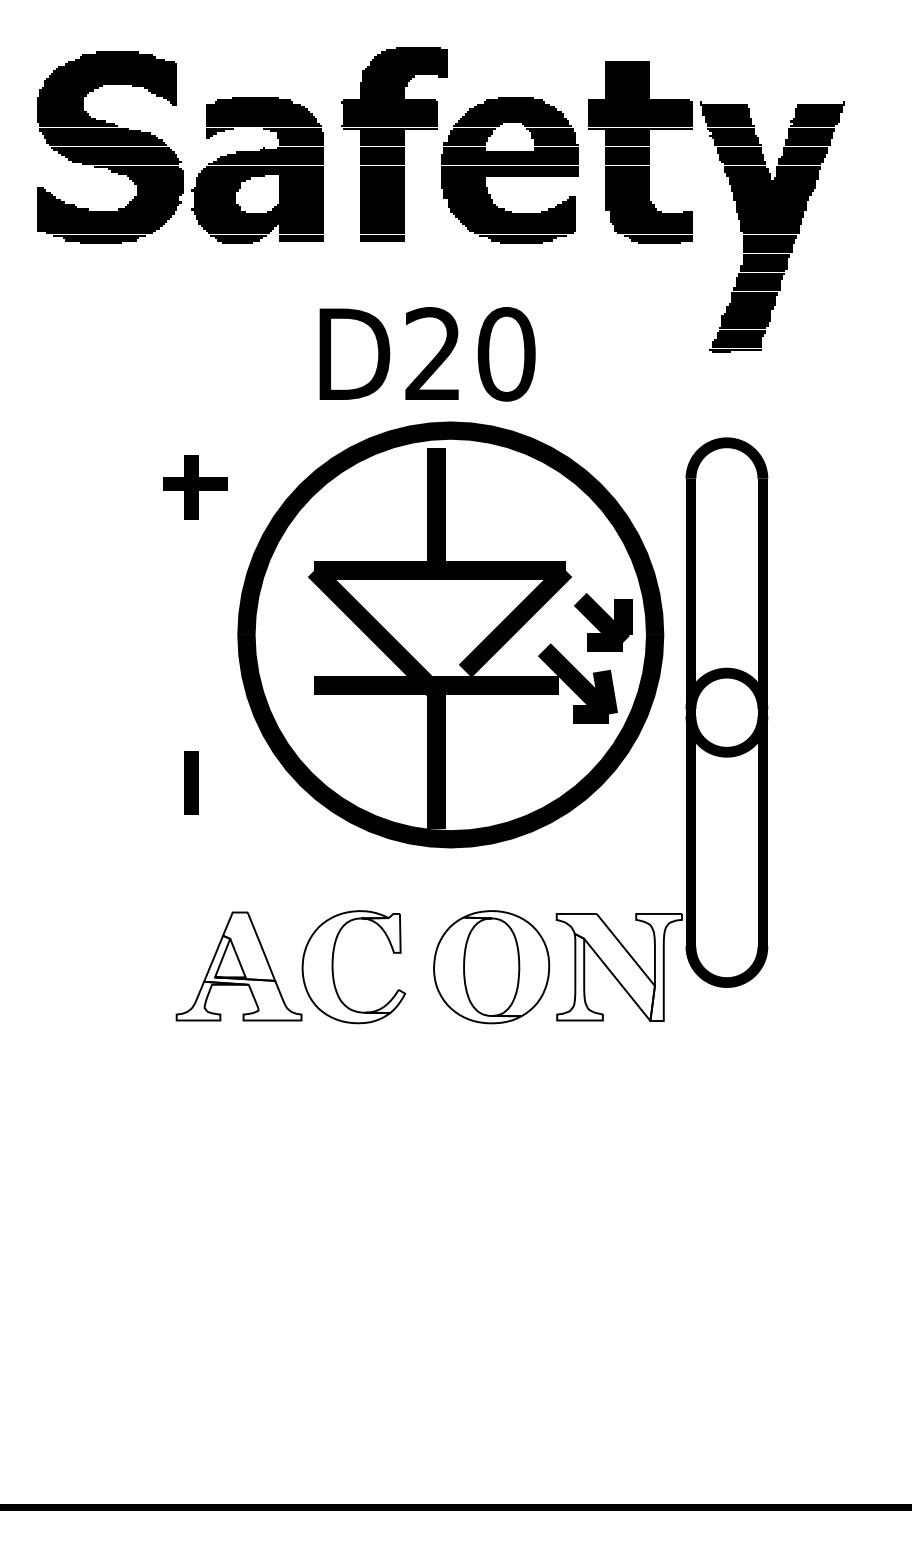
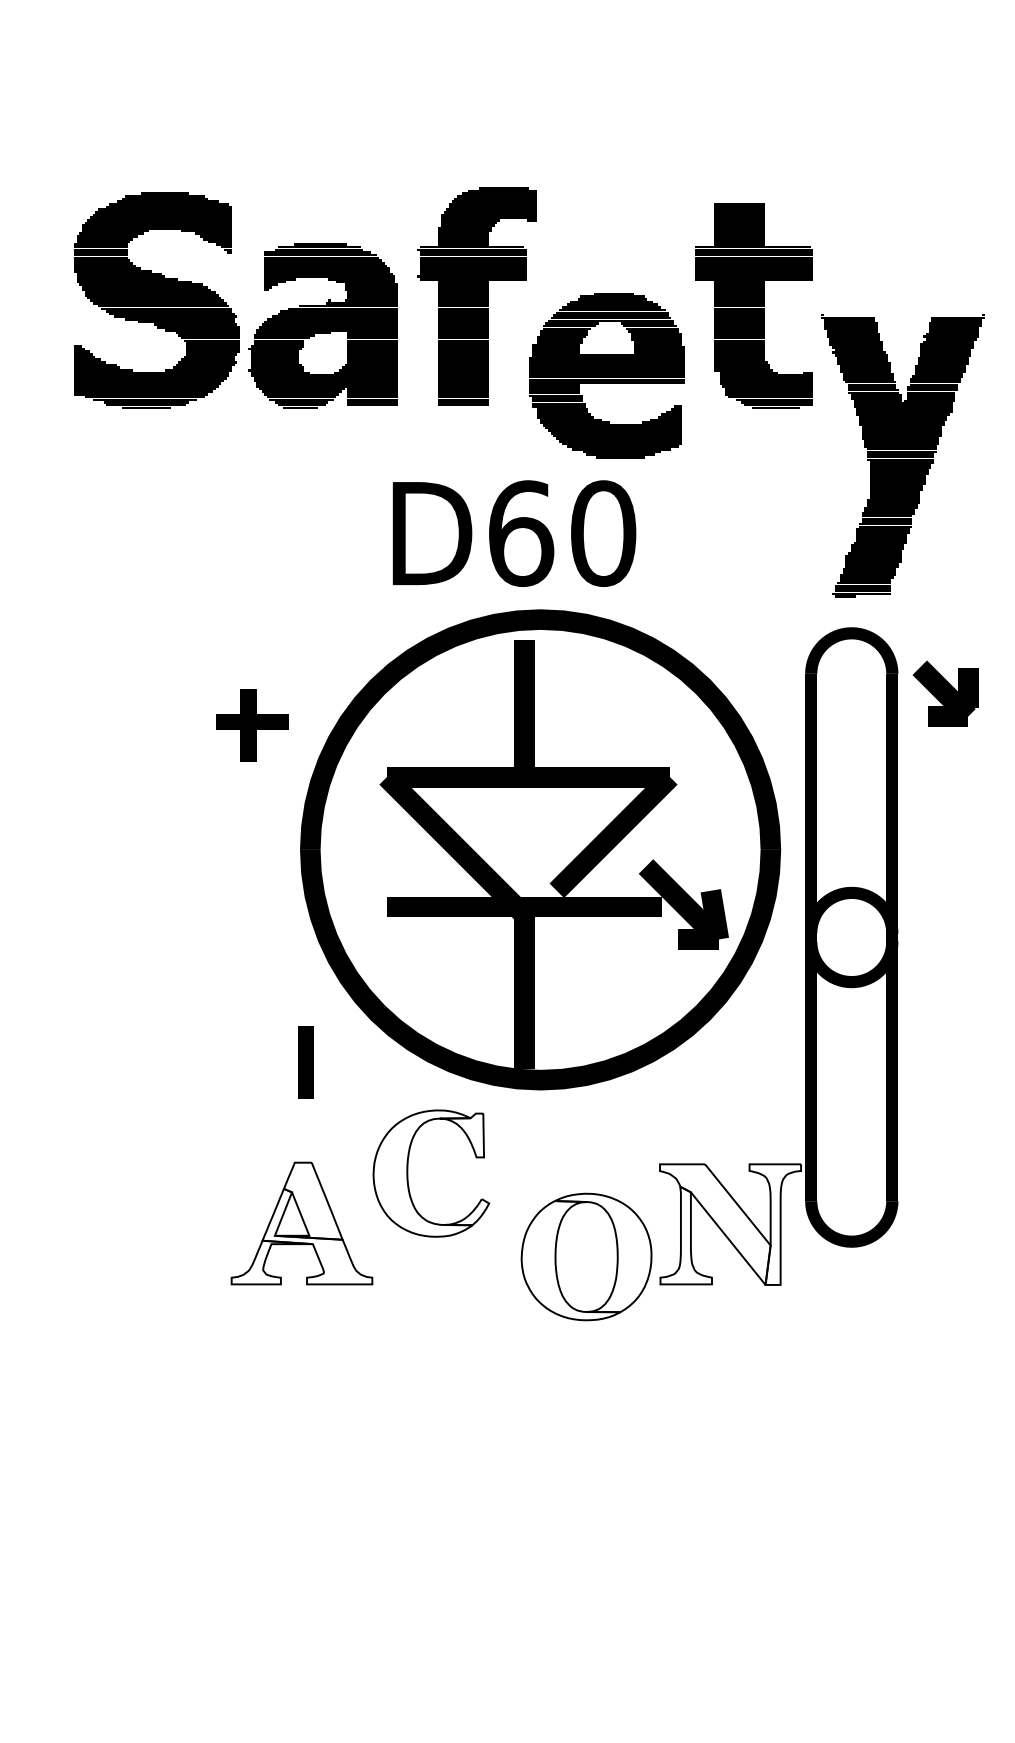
part: (509, 170) -> (606, 376), moved
part: (772, 226) -> (903, 454), moved
text: (433, 354) -> (521, 533), D20 -> D60
part: (195, 487) -> (252, 725), moved
part: (603, 622) -> (945, 693), moved
line: (191, 782) -> (305, 1062), moved
part: (333, 967) -> (408, 1173), moved
part: (491, 967) -> (586, 1257), moved

